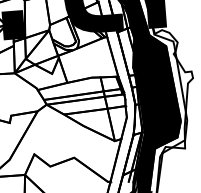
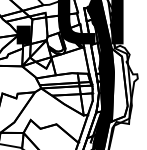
fill: (165, 89) -> (119, 84), removed

